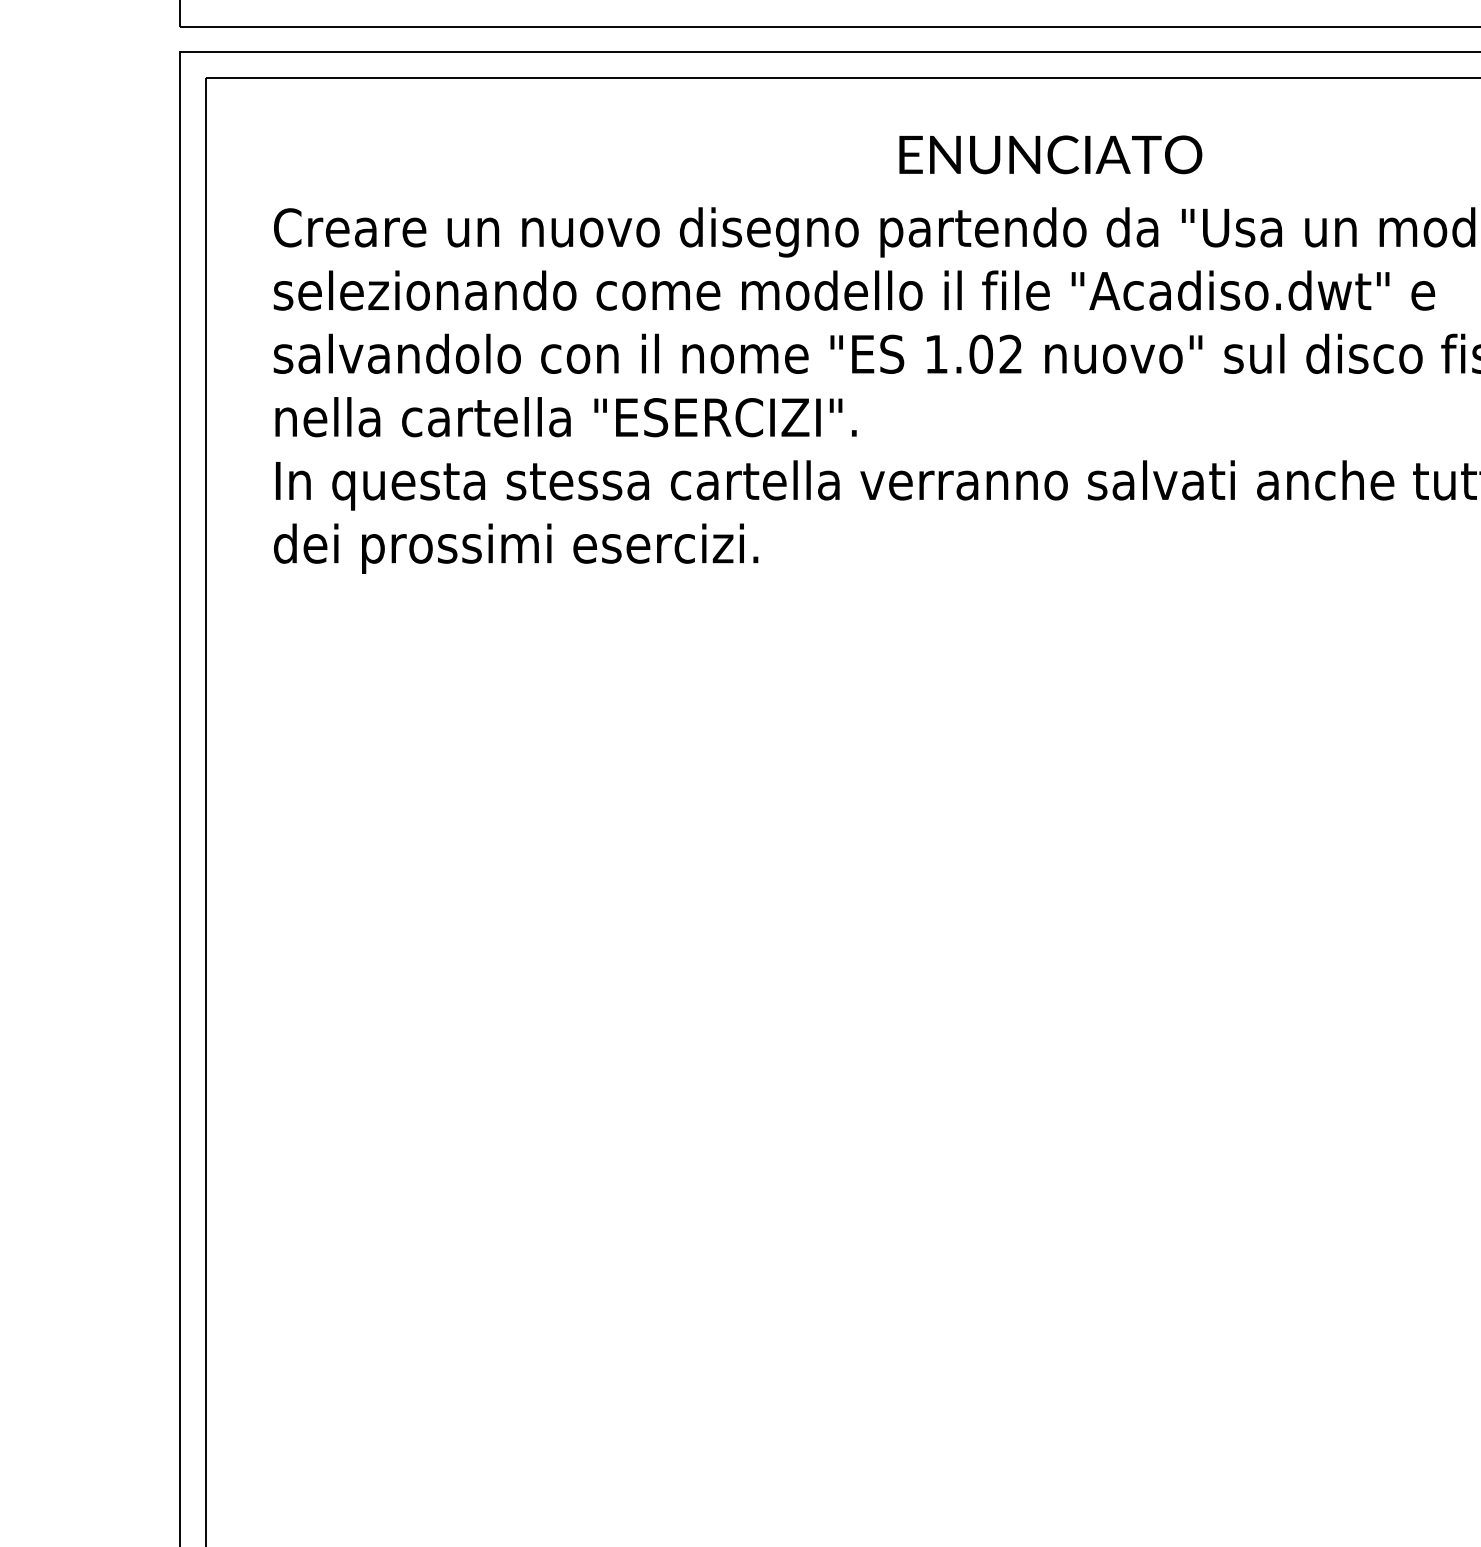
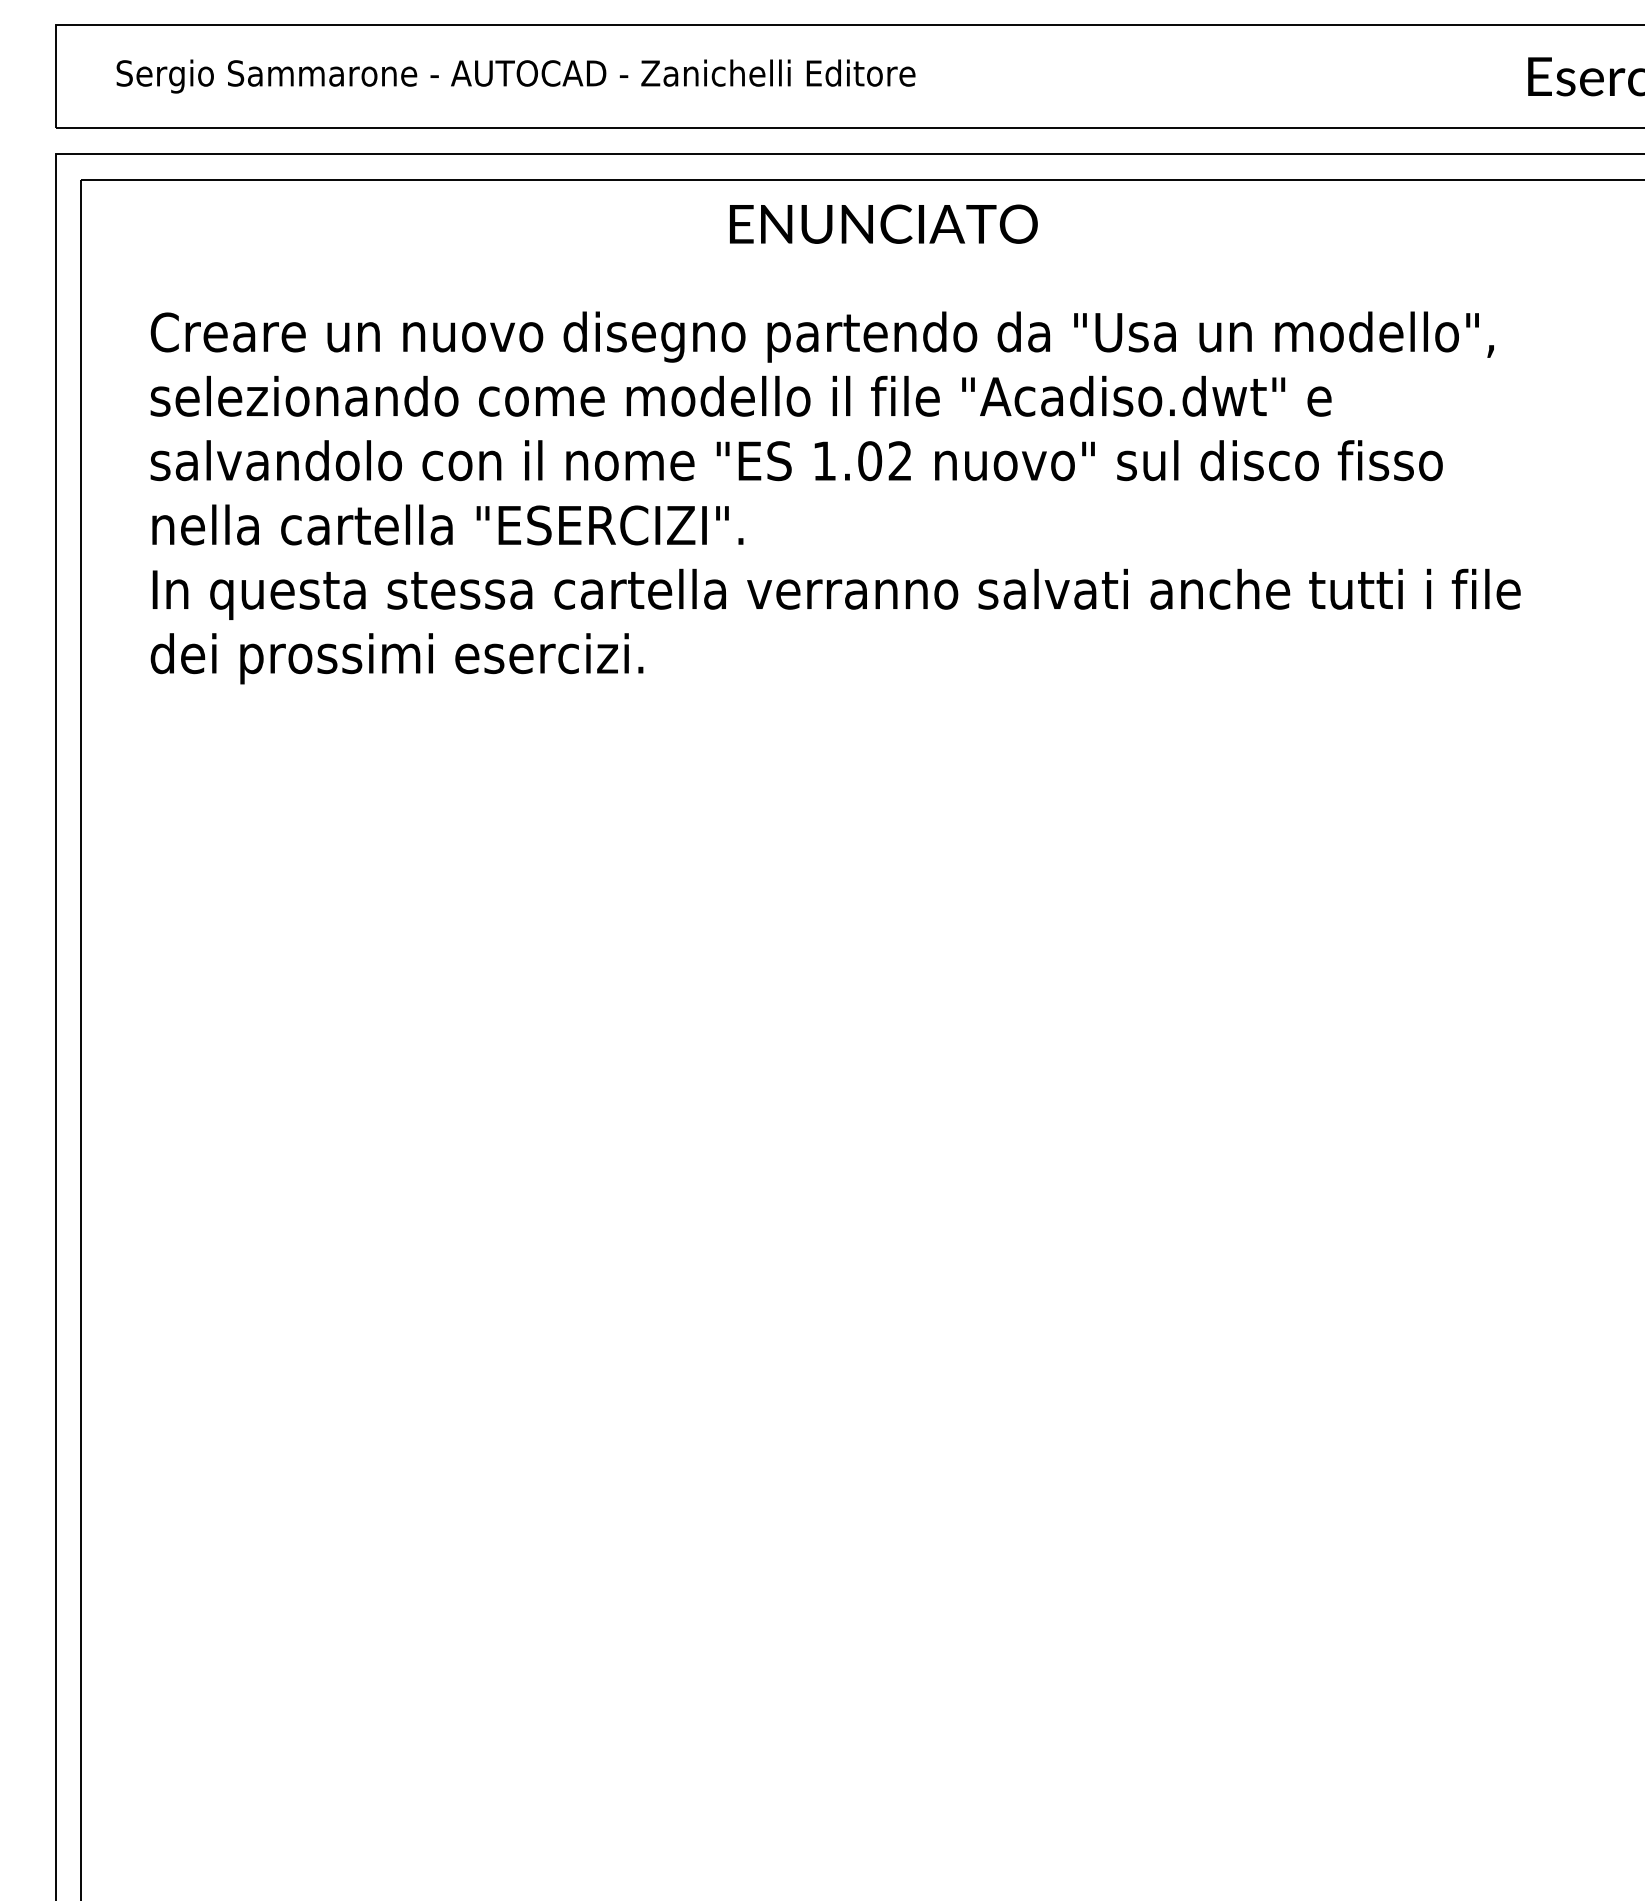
text: (1050, 154) -> (883, 223), moved

